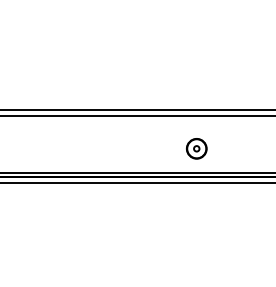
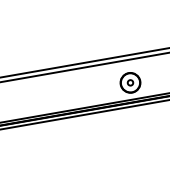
part: (196, 148) -> (130, 82), size x1.43

